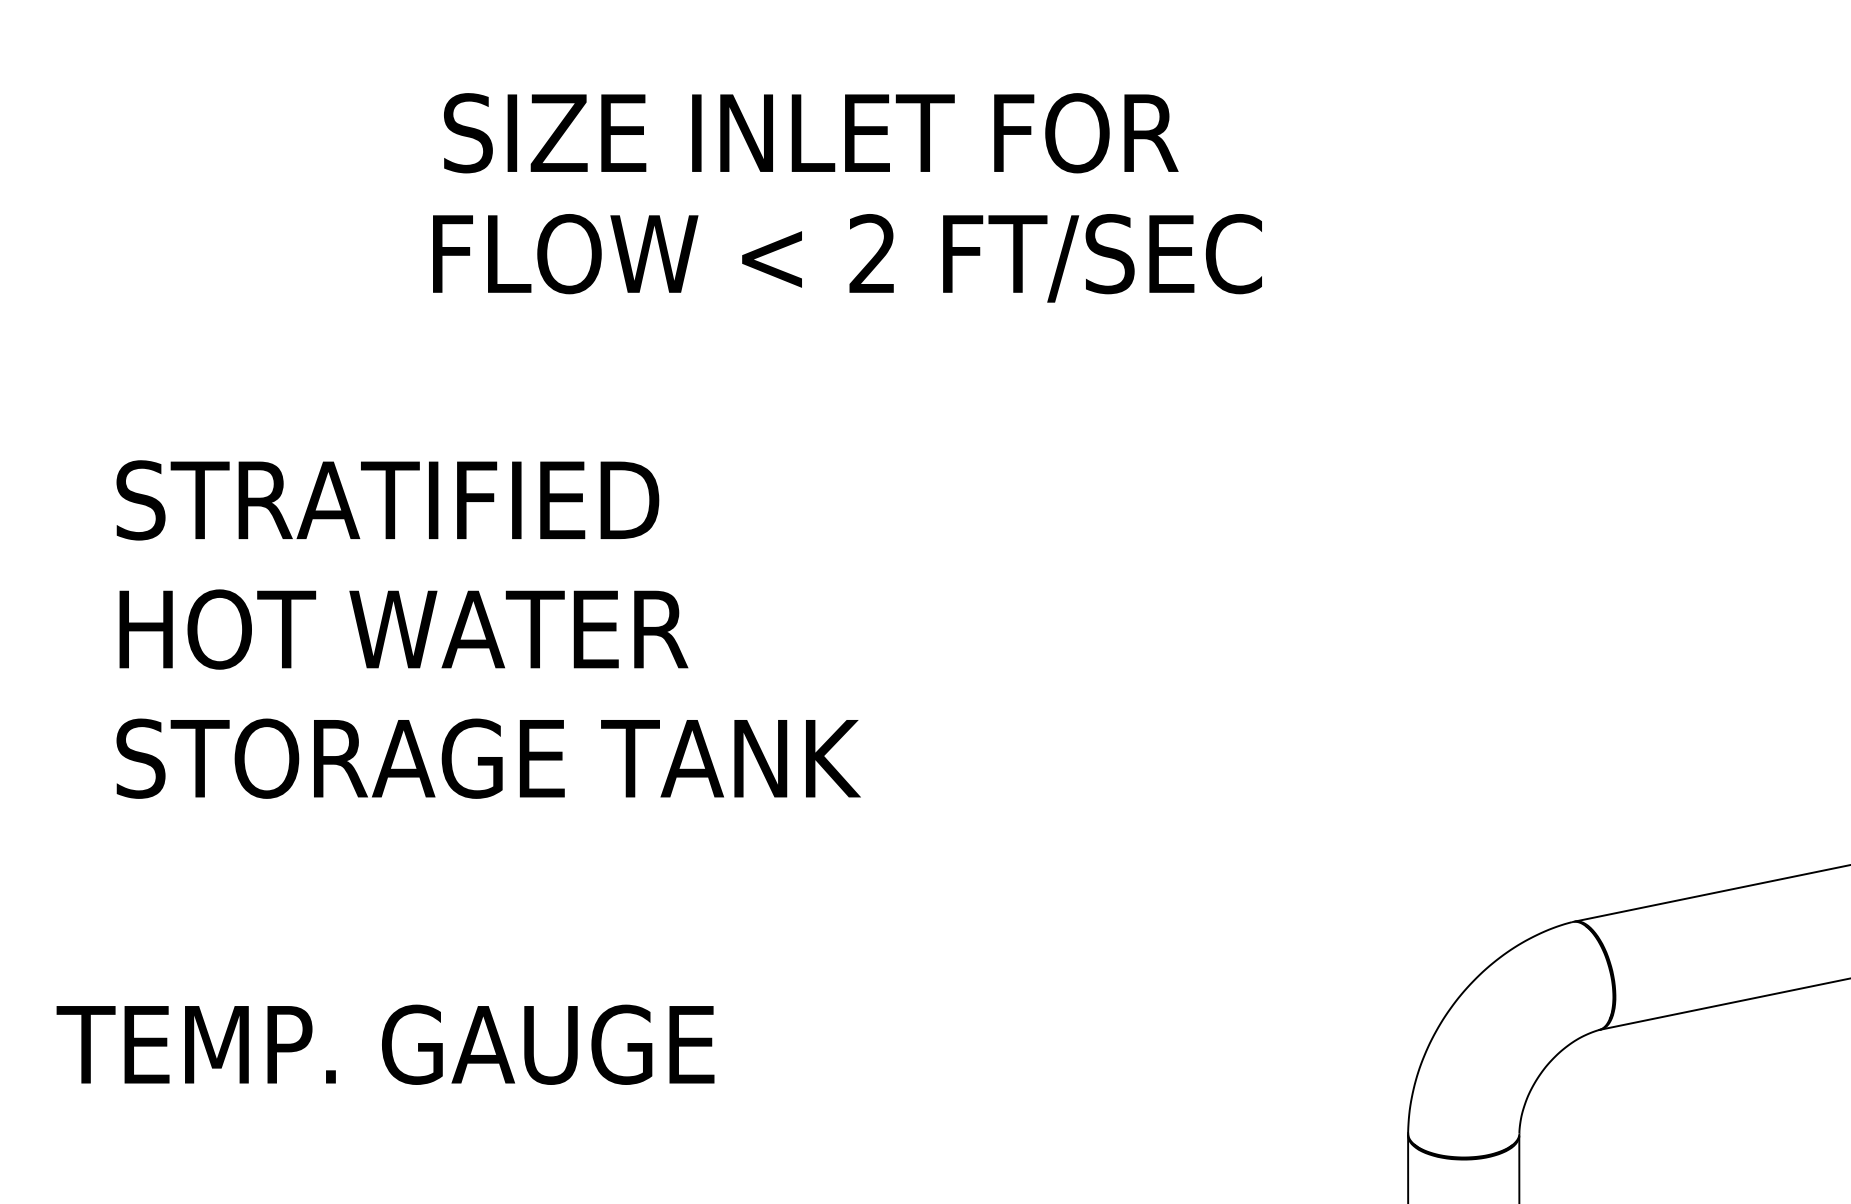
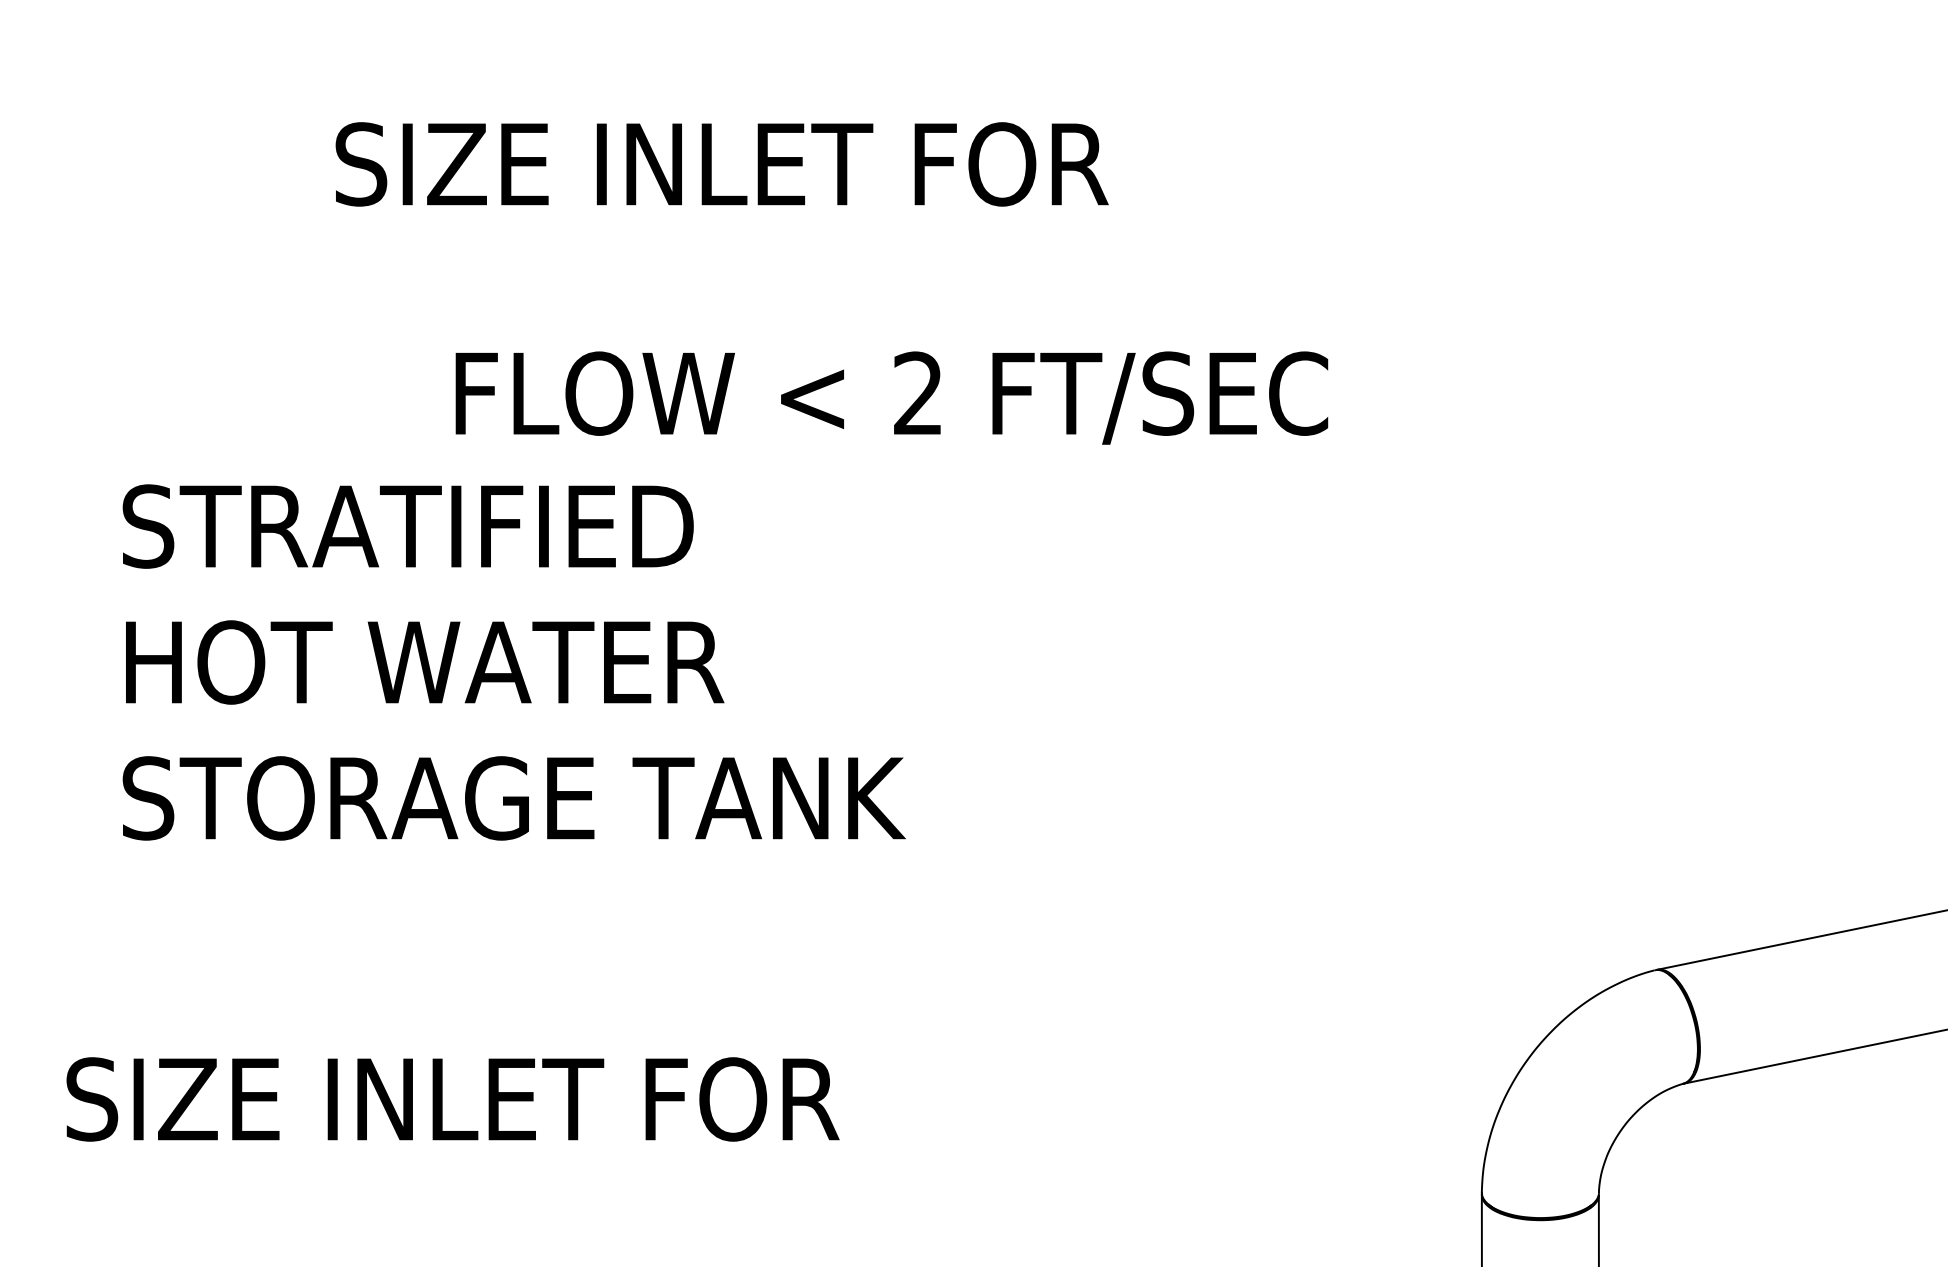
text: (811, 133) -> (722, 164), moved
text: (847, 258) -> (891, 398), moved
text: (426, 1044) -> (448, 1099), TEMP. GAUGE -> SIZE INLET FOR

